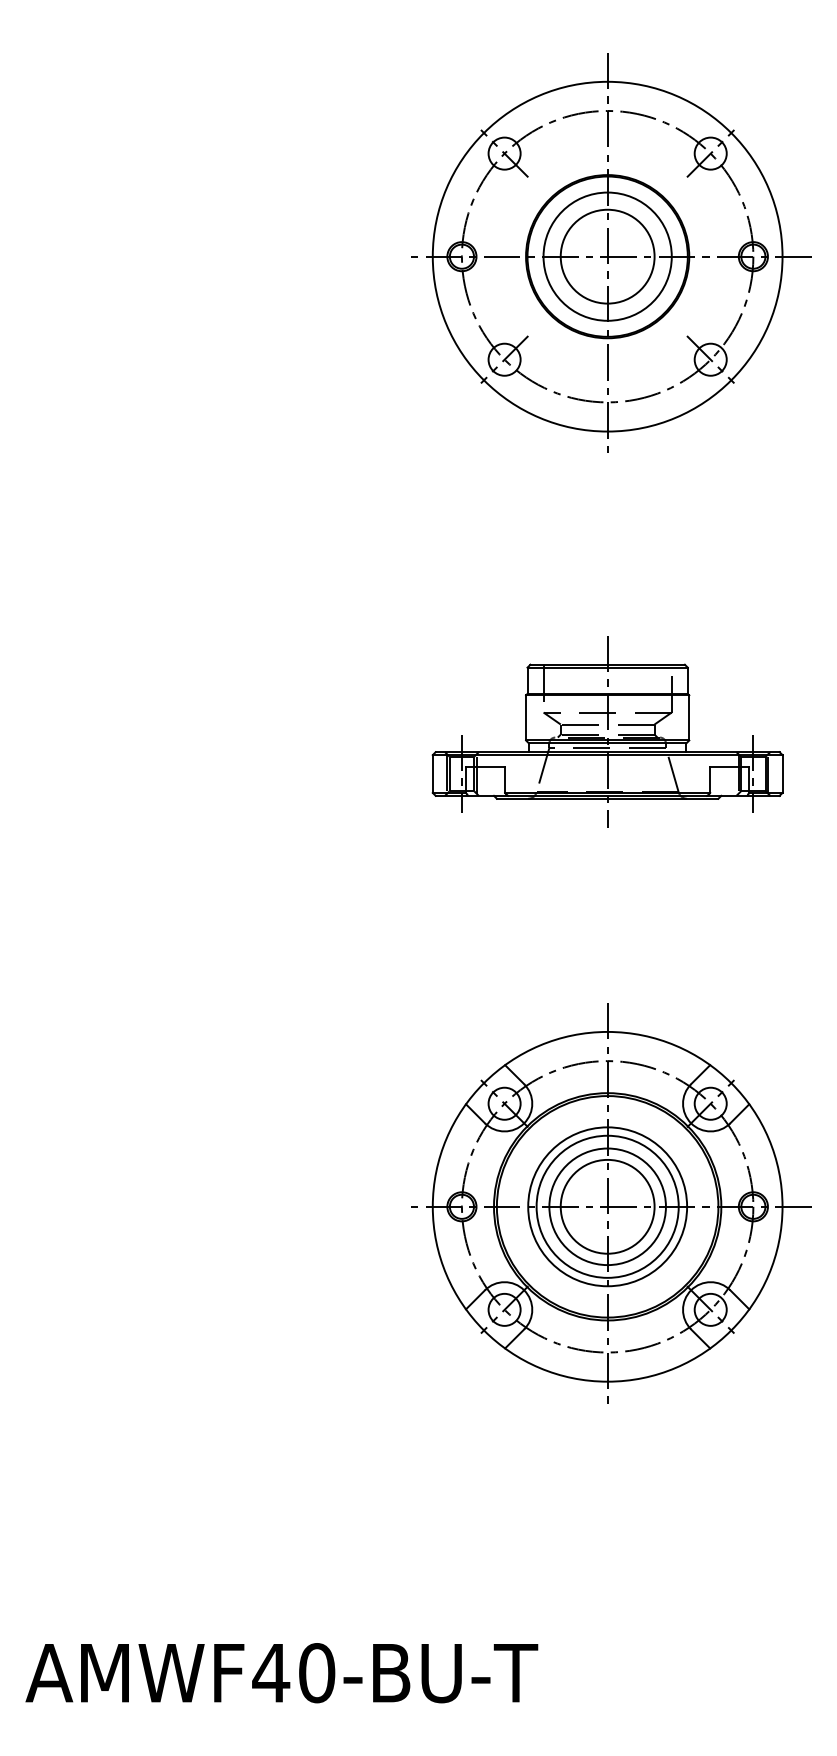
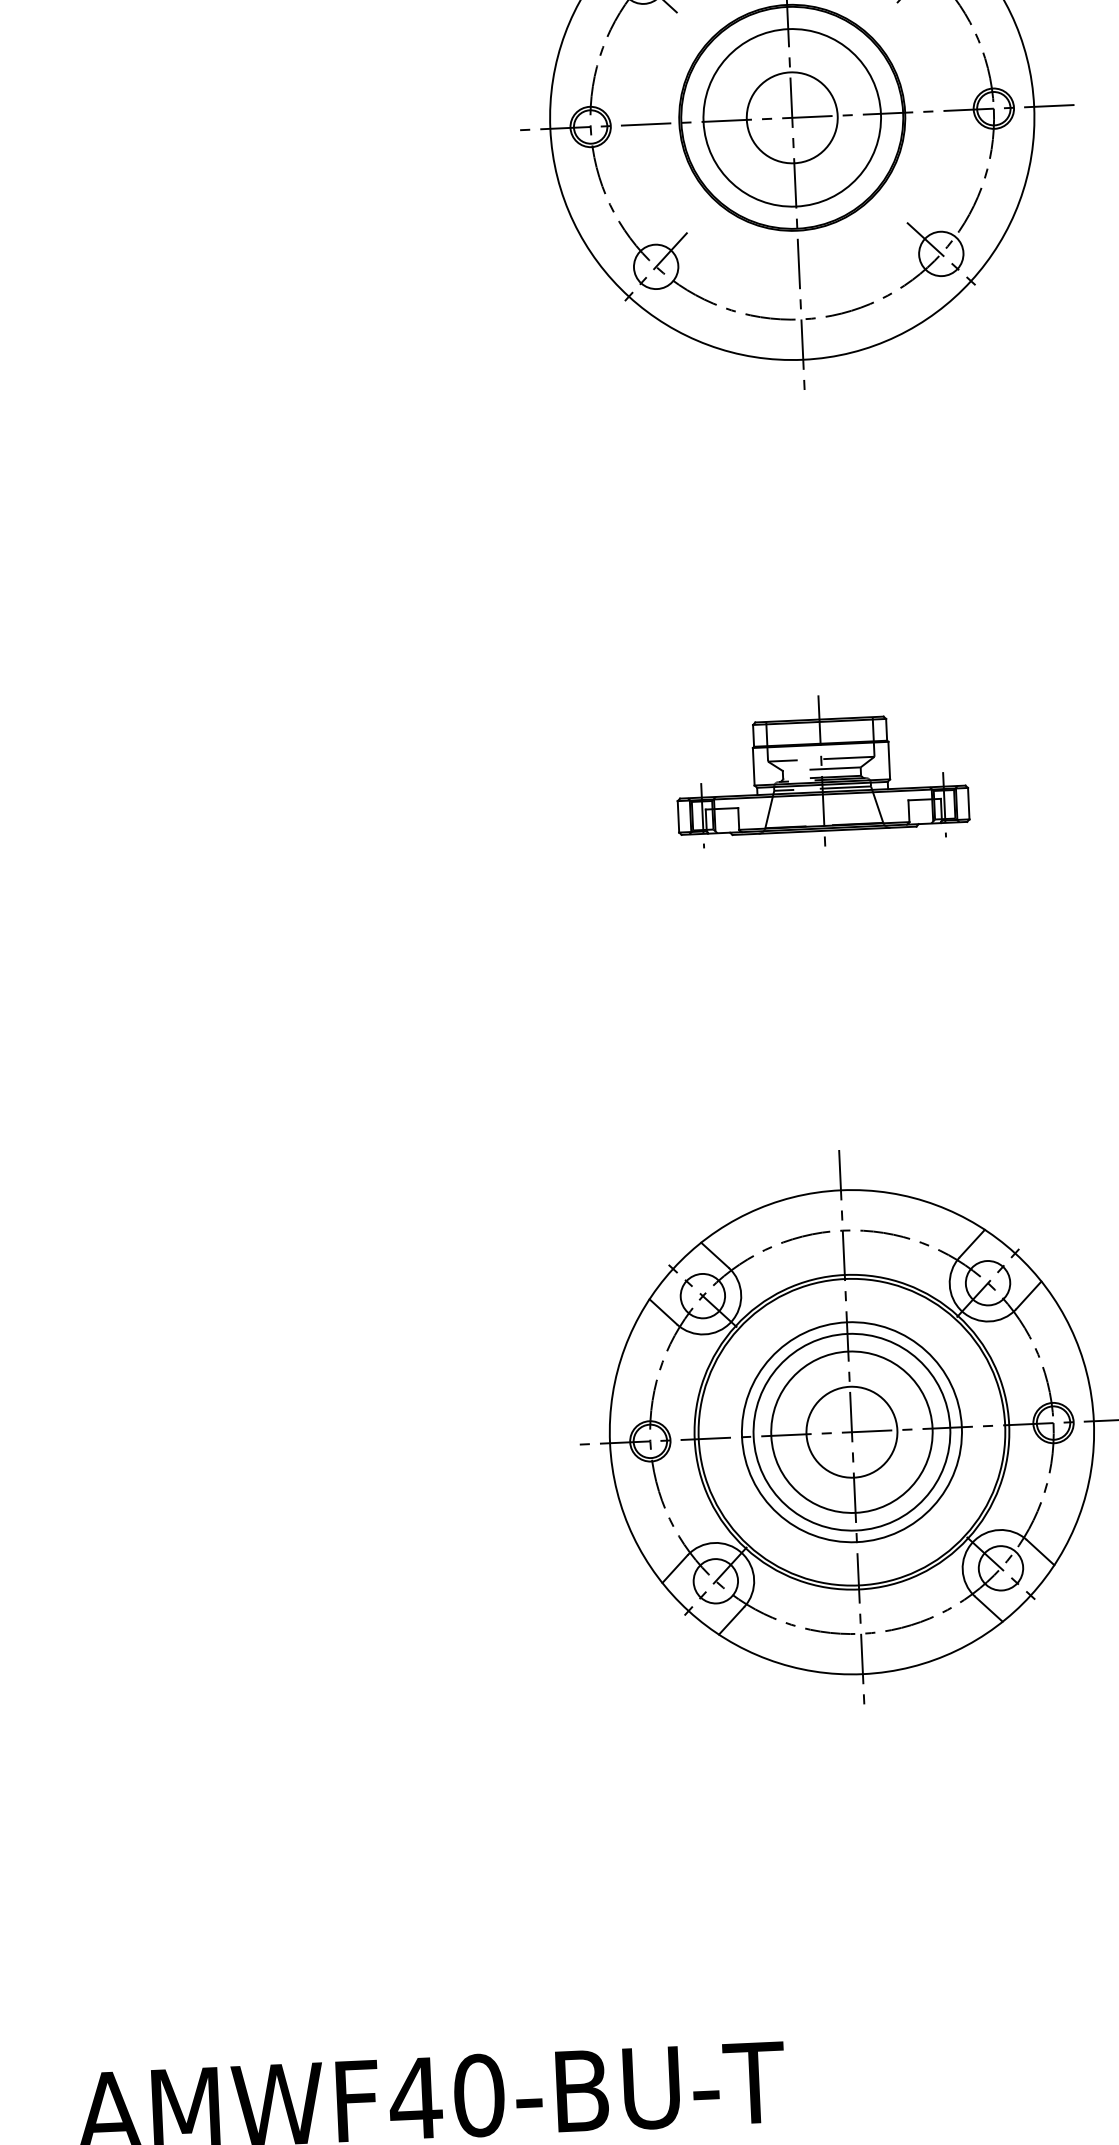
circle: (607, 256) -> (792, 117), size x0.7
part: (607, 731) -> (821, 774), size x0.6
circle: (607, 1206) -> (851, 1431), size x0.7

